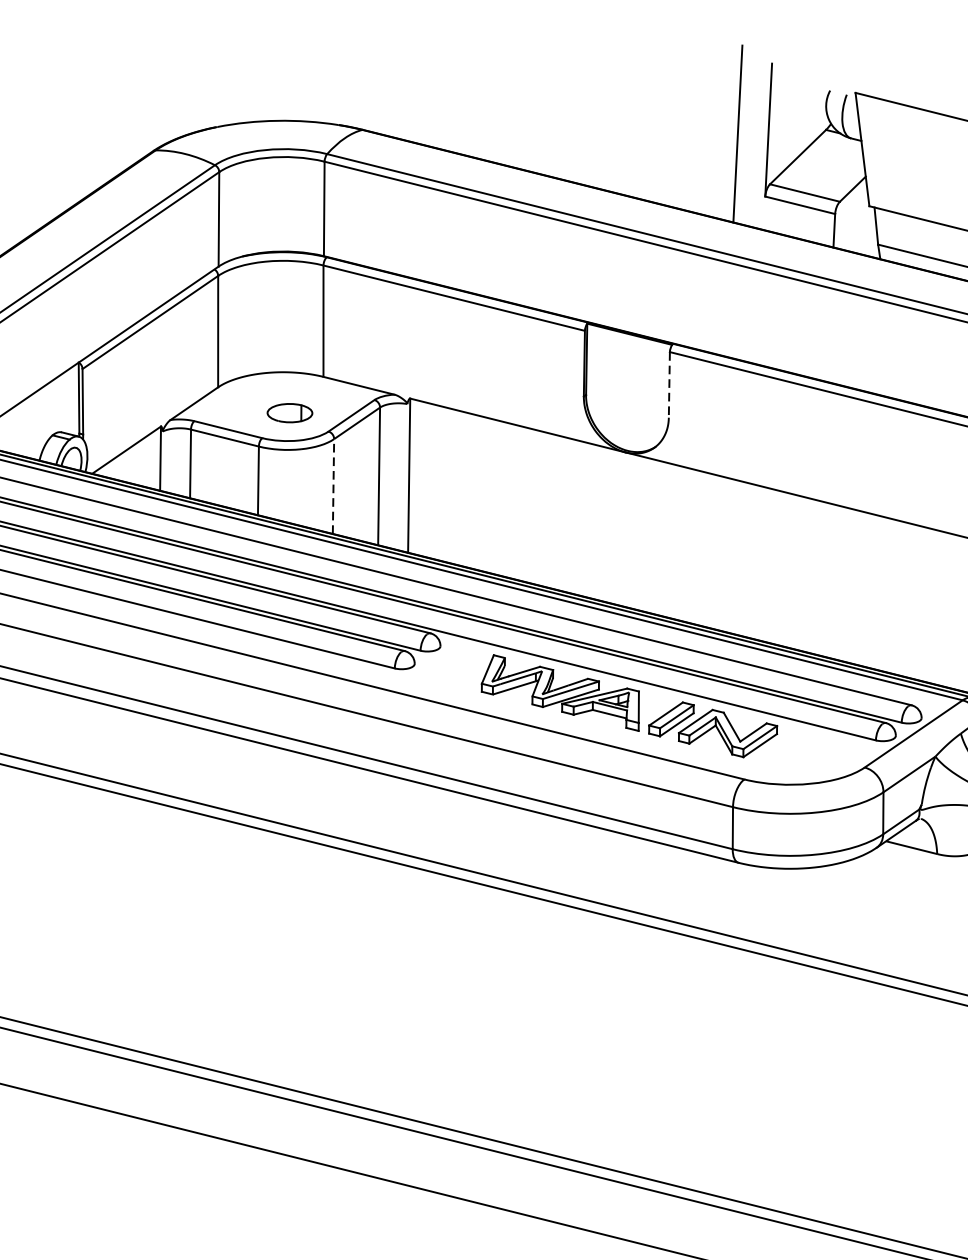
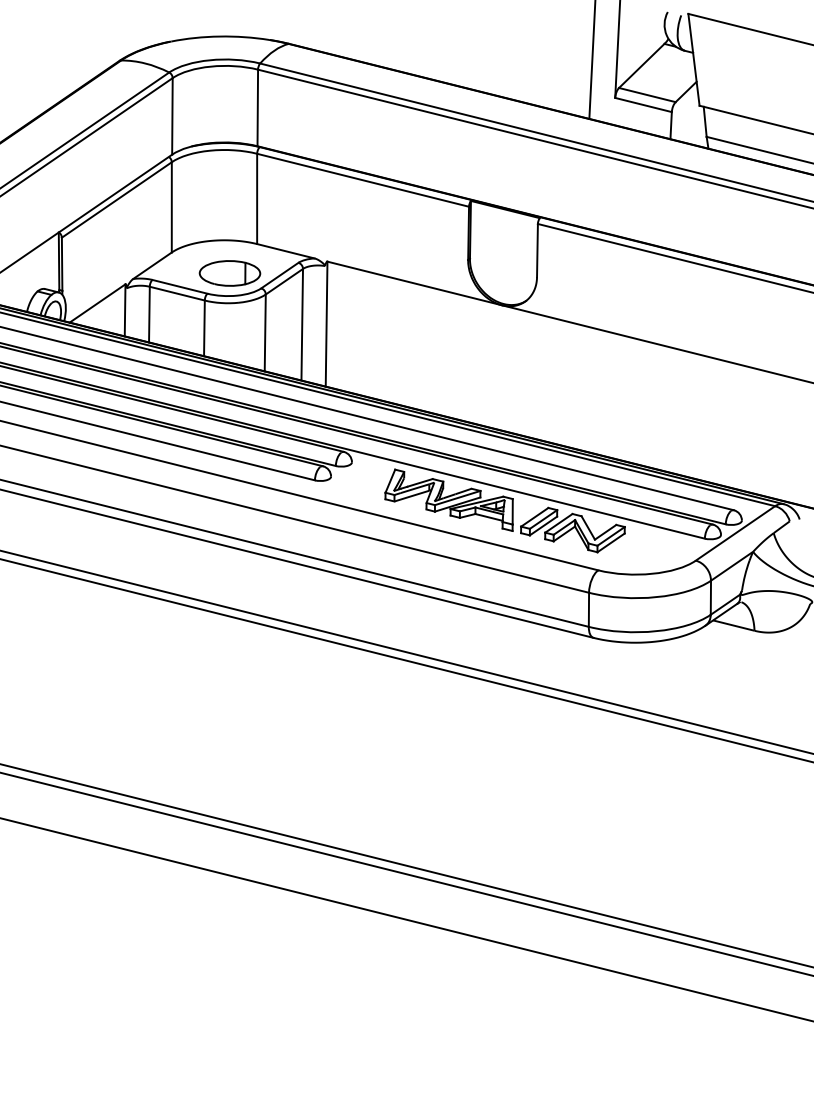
line: (669, 384) -> (537, 250), dashed -> solid
part: (289, 413) -> (229, 273), size x1.67
line: (333, 486) -> (265, 332), dashed -> solid

